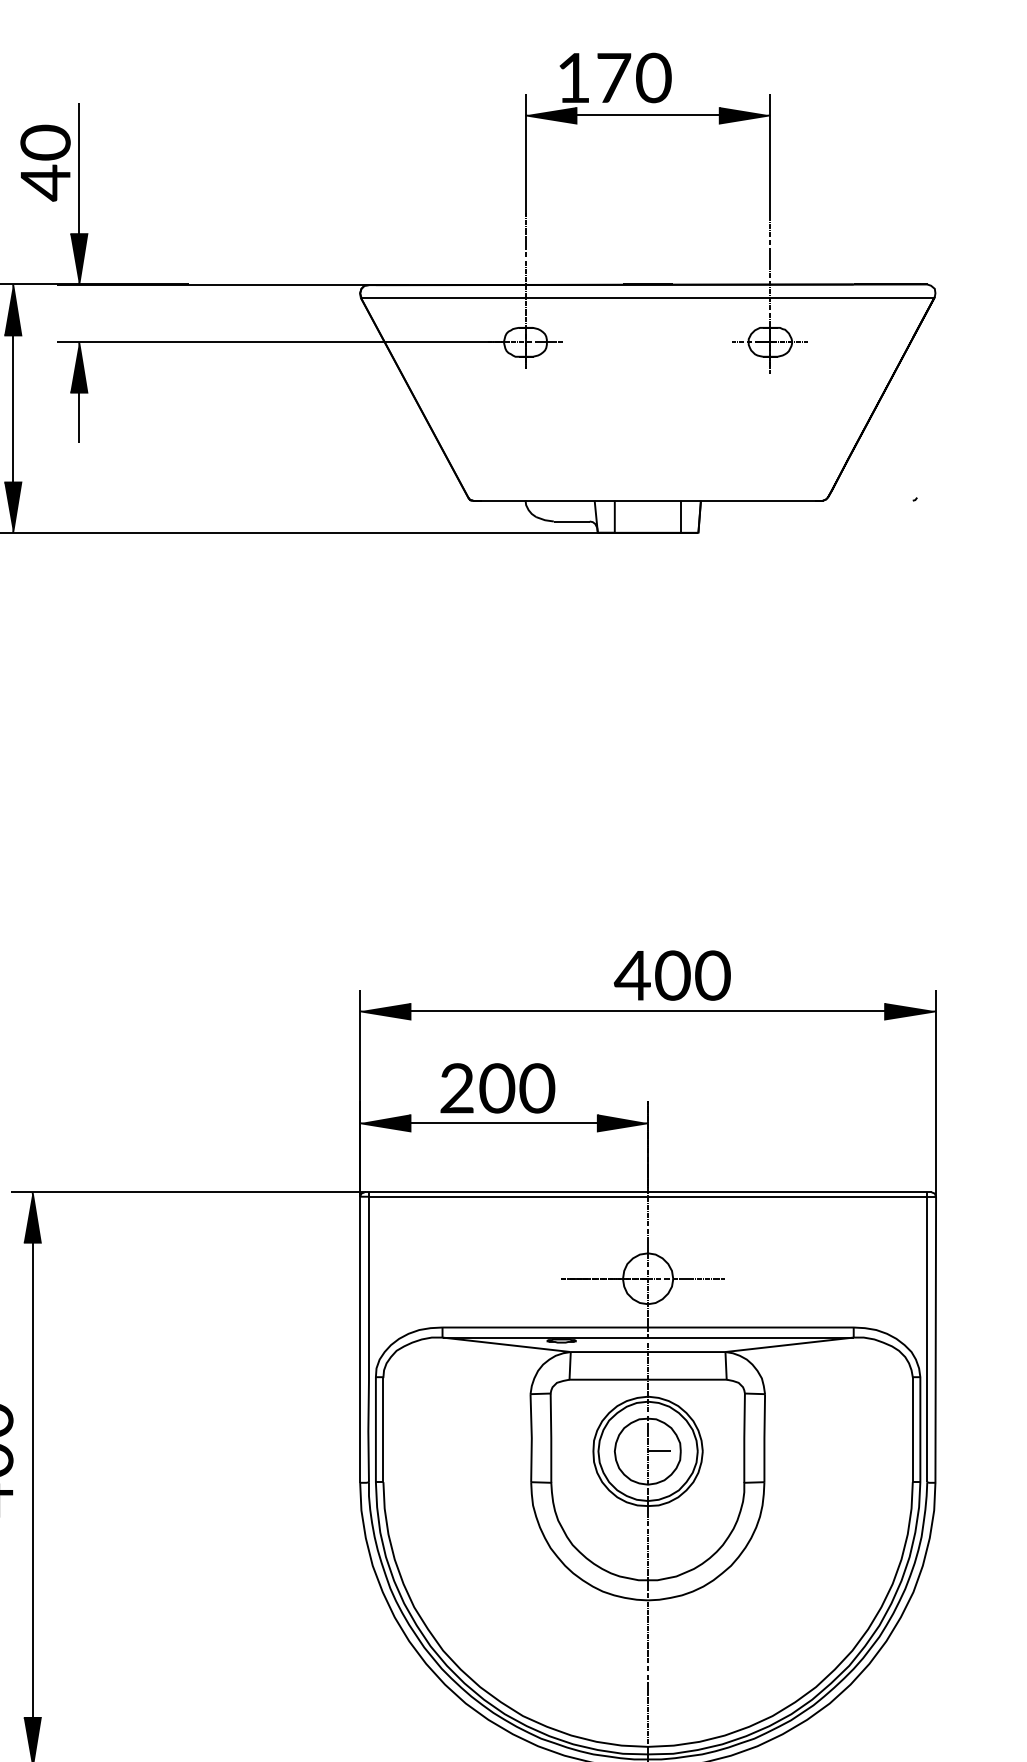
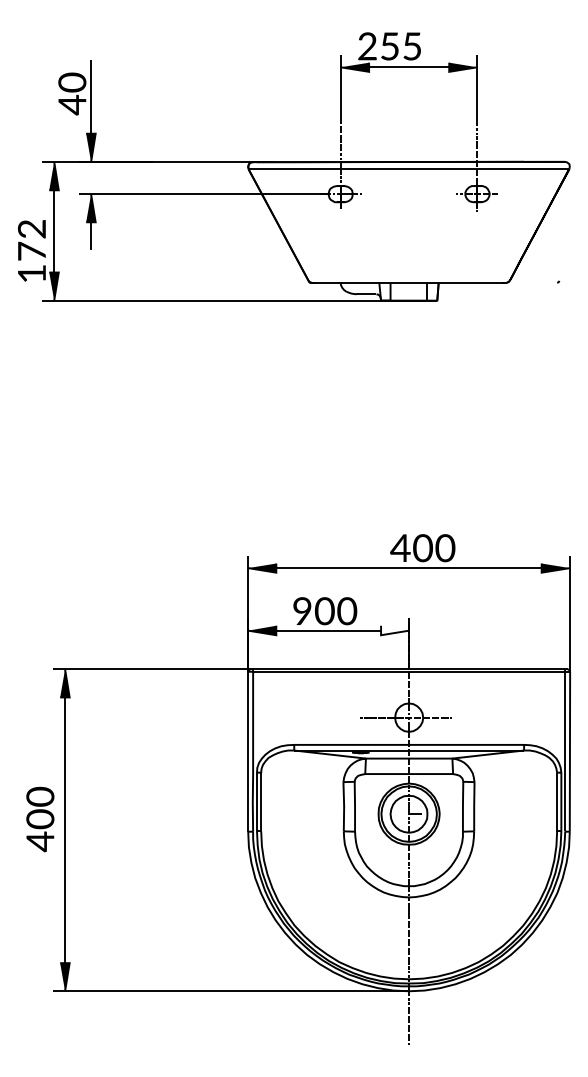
text: (614, 78) -> (390, 46), 170 -> 255
text: (457, 1088) -> (302, 611), 200 -> 900
fill: (623, 1122) -> (395, 630), removed

